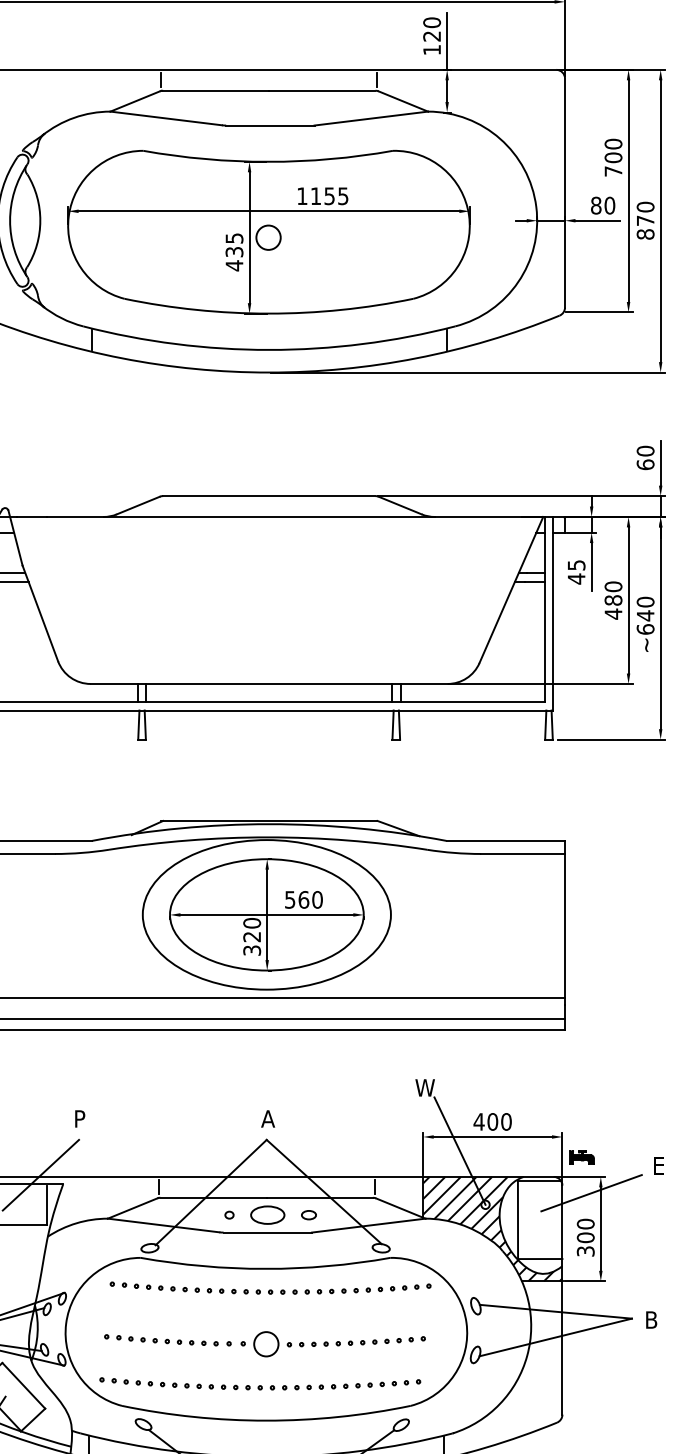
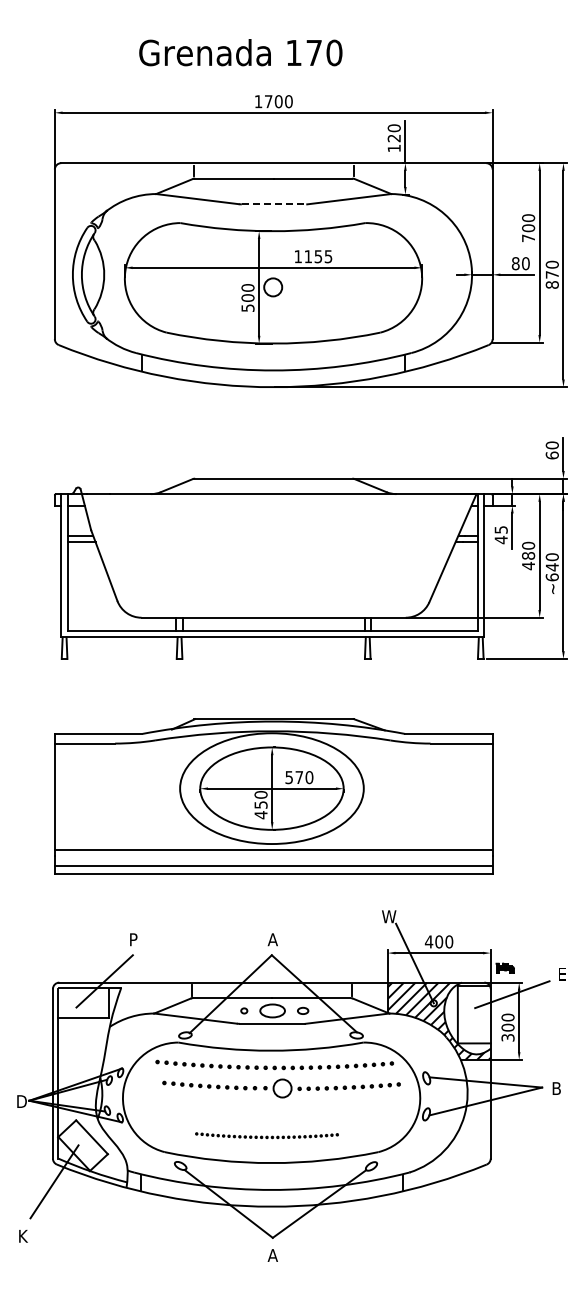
line: (270, 125) -> (274, 204), solid -> dashed
text: (233, 252) -> (247, 298), 435 -> 500
text: (304, 899) -> (299, 777), 560 -> 570
text: (251, 944) -> (260, 810), 320 -> 450
part: (264, 1344) -> (281, 1088), moved
part: (259, 1383) -> (266, 1135), size x0.6

